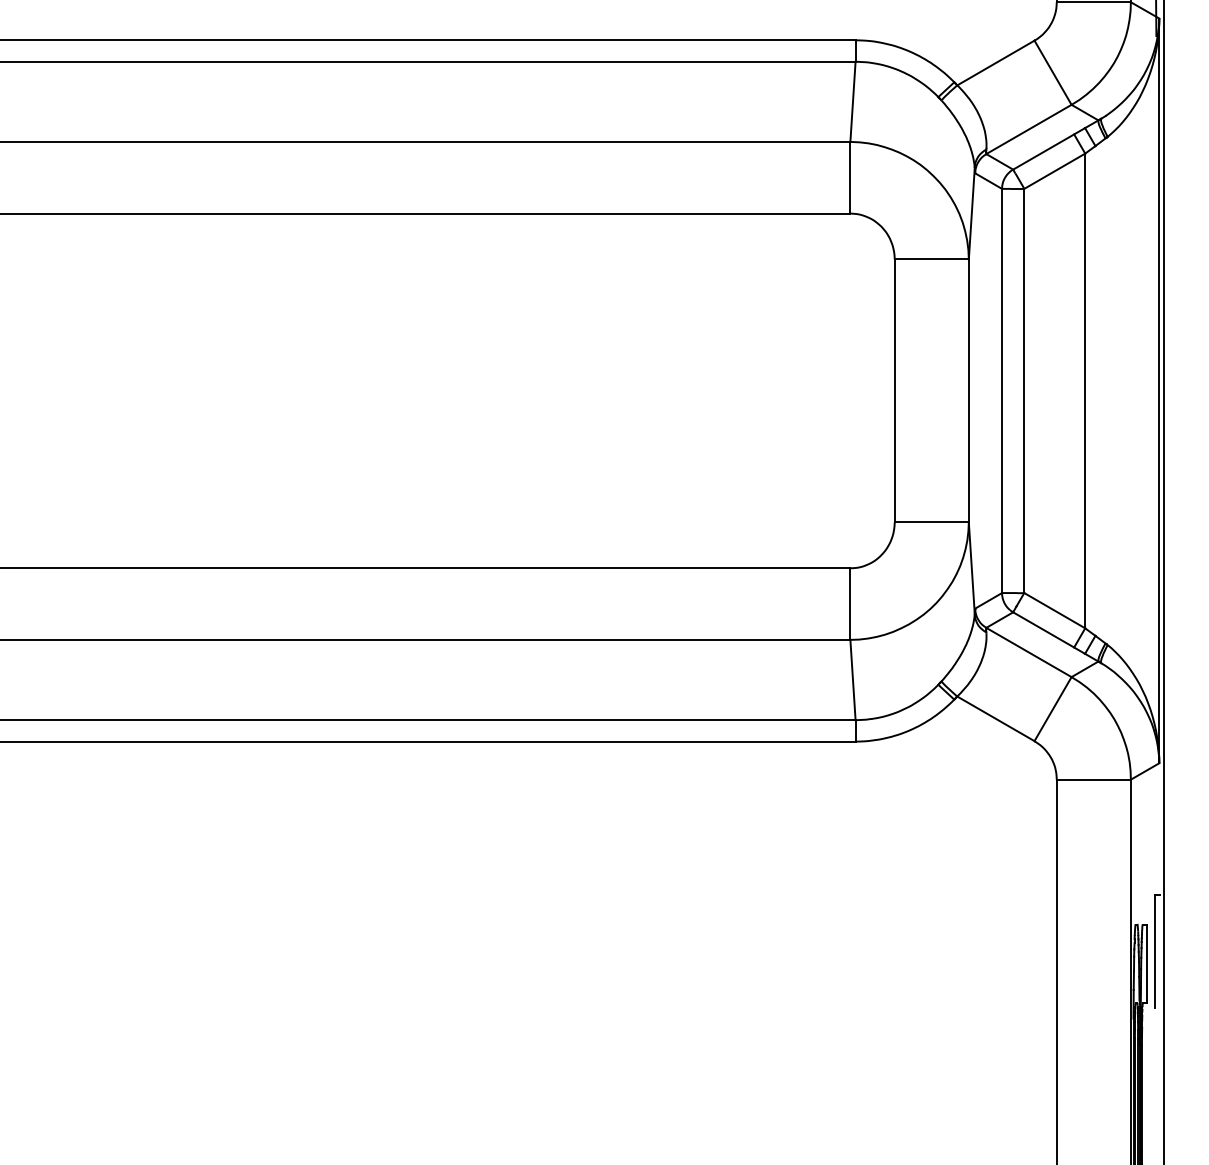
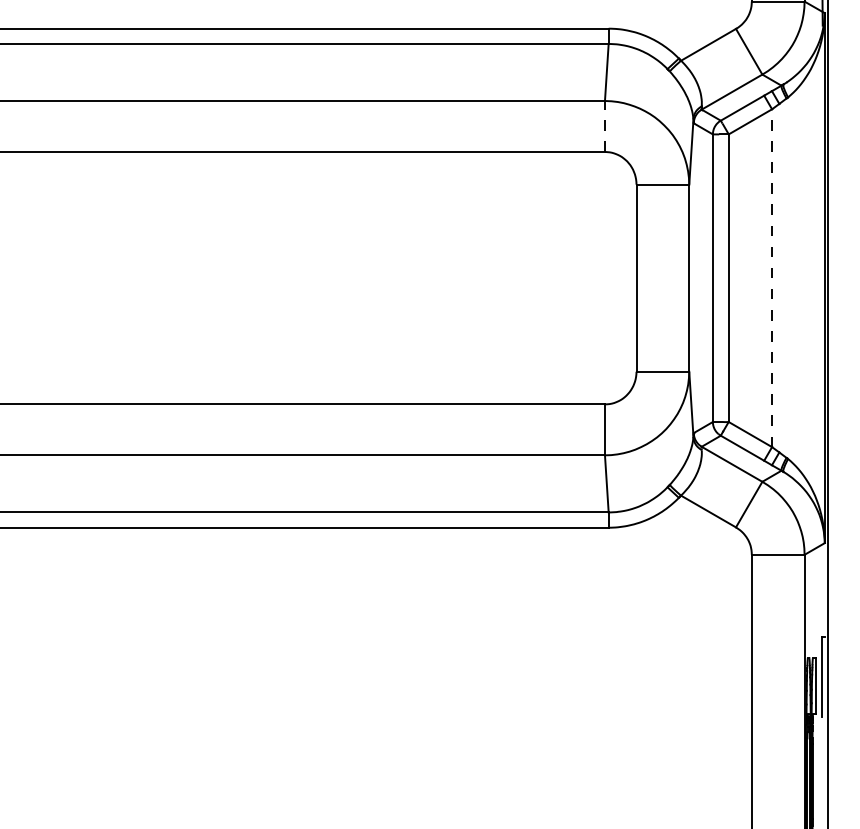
line: (850, 177) -> (605, 126), solid -> dashed
line: (1085, 390) -> (772, 277), solid -> dashed

